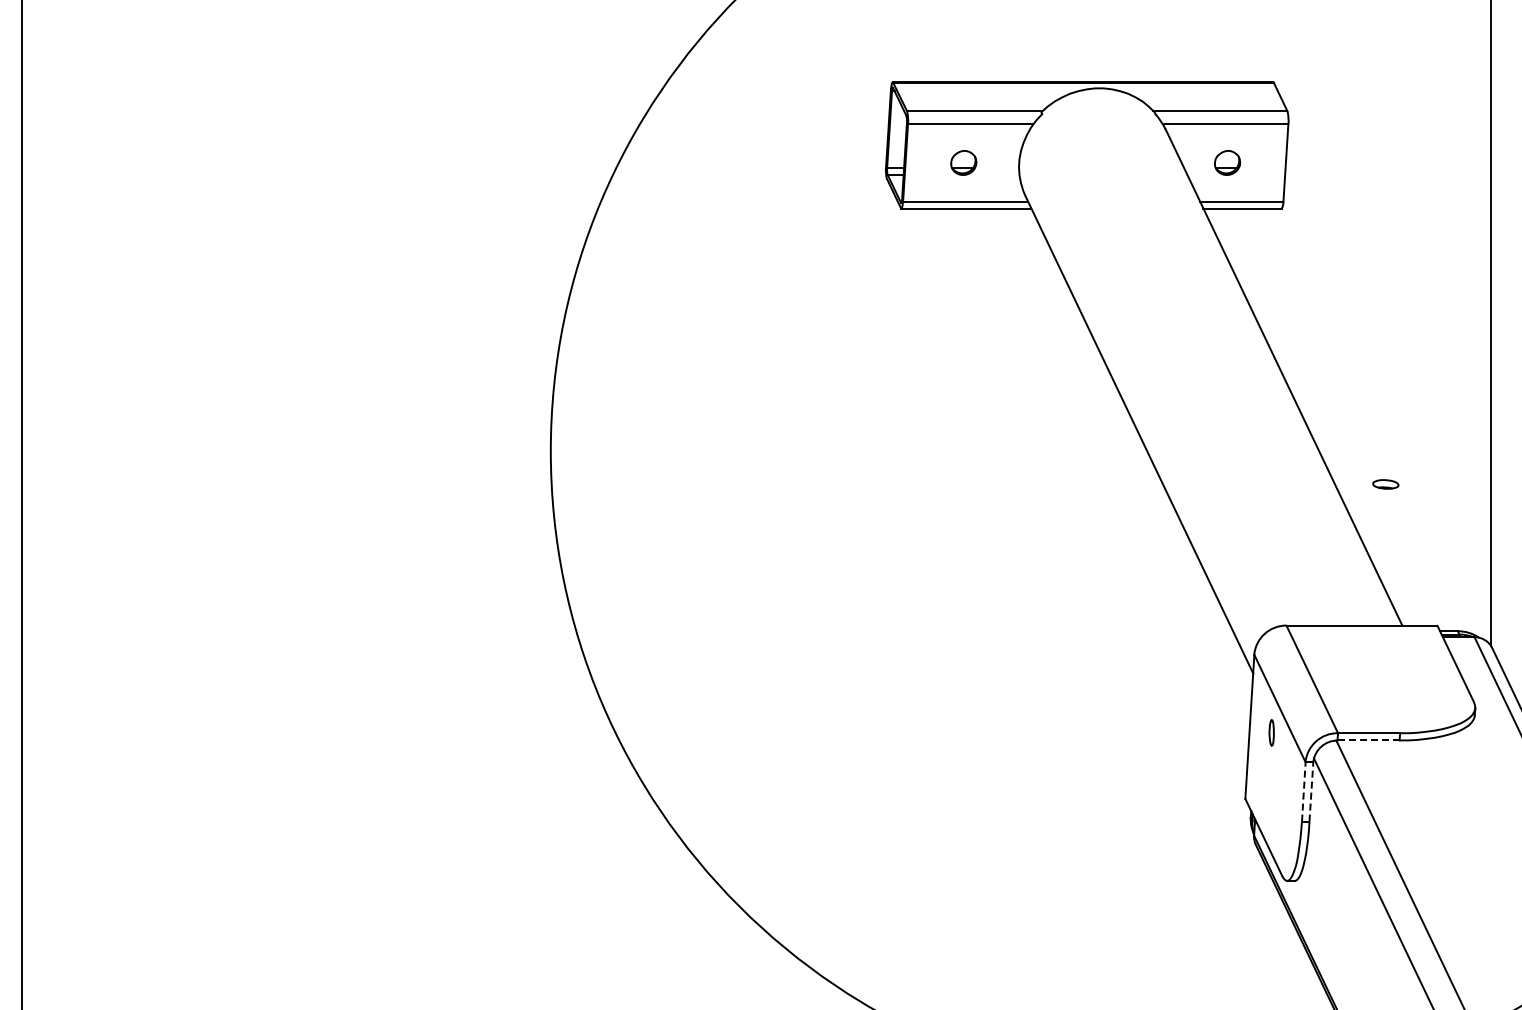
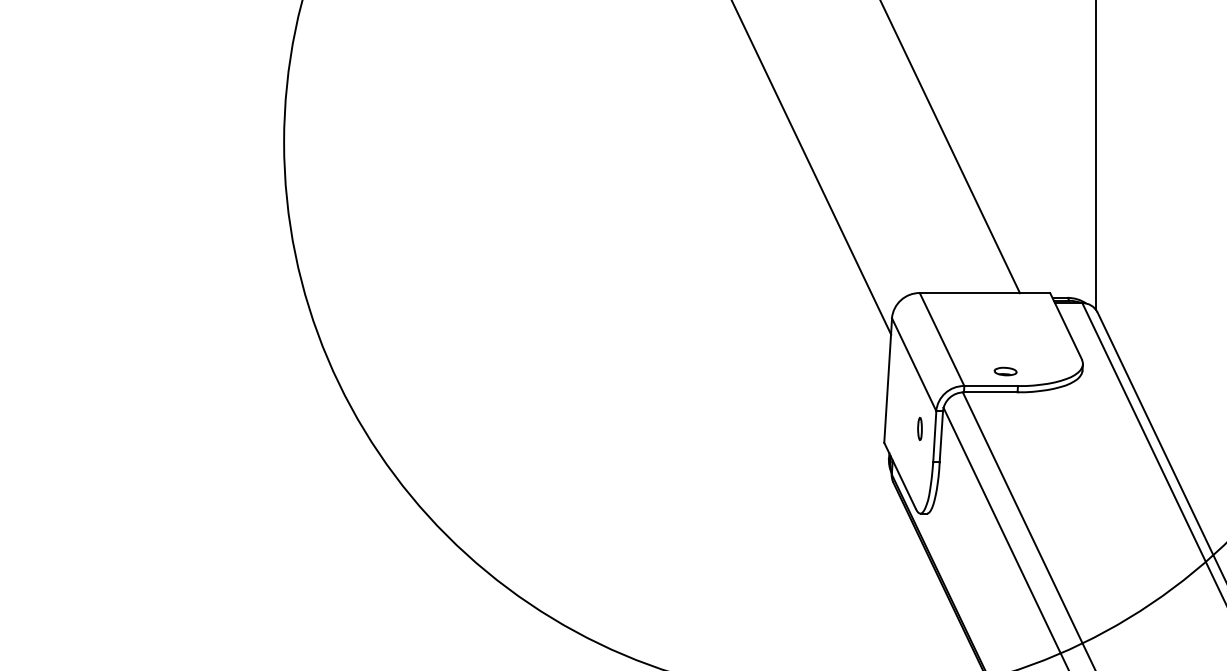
part: (1385, 484) -> (1005, 371), moved
part: (1271, 732) -> (919, 428), moved
line: (1369, 740) -> (991, 392), dashed -> solid
line: (1303, 791) -> (934, 436), dashed -> solid
line: (1311, 791) -> (941, 436), dashed -> solid

